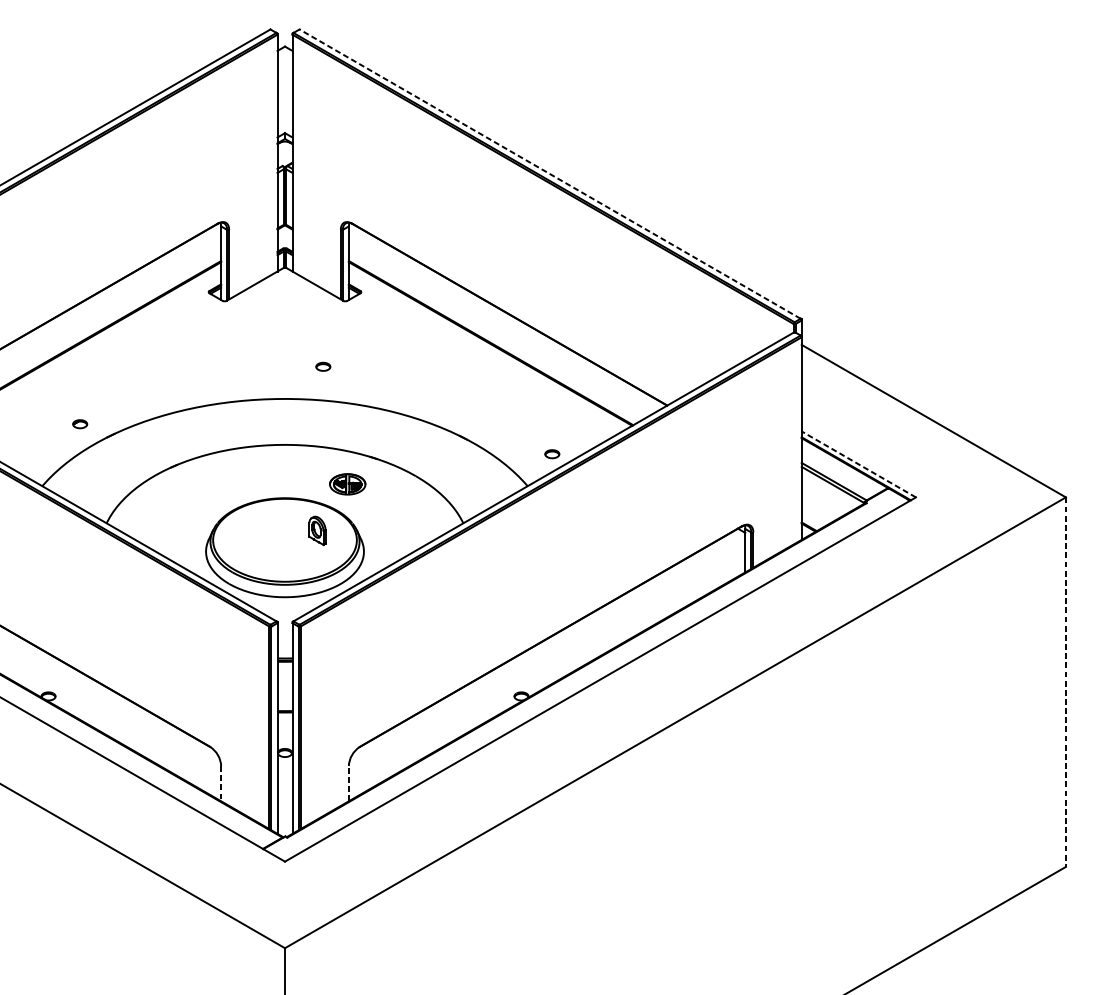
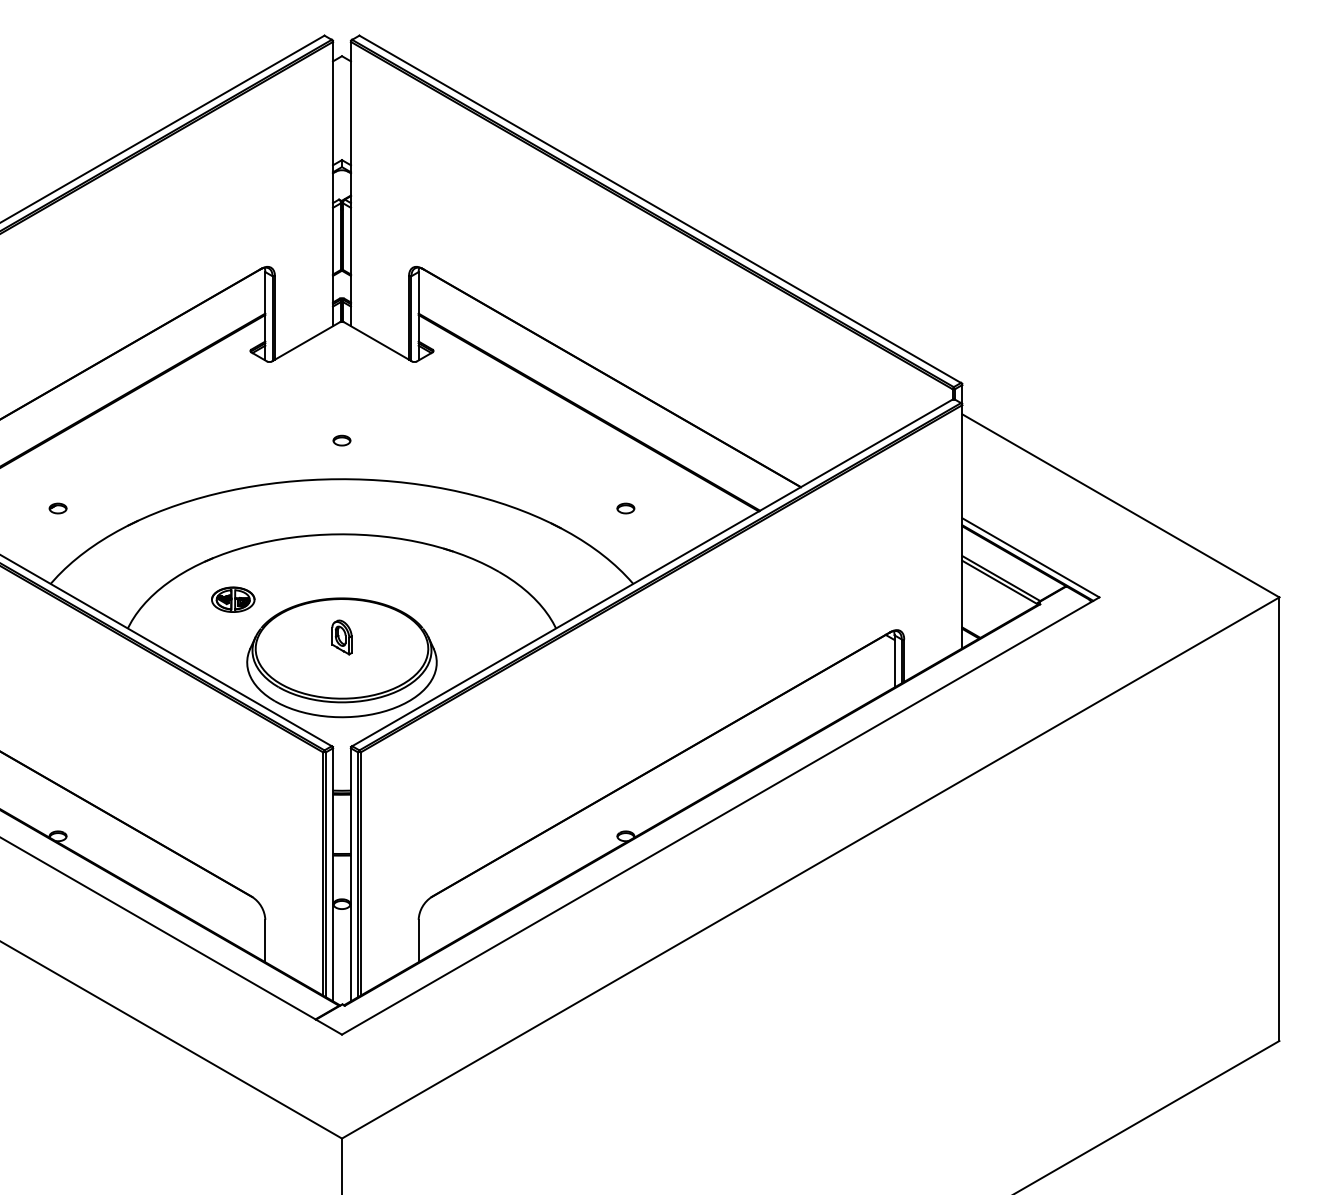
line: (549, 174) -> (659, 209), dashed -> solid
part: (322, 366) -> (341, 440), moved
part: (79, 424) -> (57, 508), moved
part: (551, 454) -> (625, 508), moved
line: (858, 464) -> (1030, 557), dashed -> solid
part: (347, 484) -> (233, 599), moved
part: (317, 530) -> (341, 637), moved
line: (1065, 682) -> (1279, 819), dashed -> solid
line: (348, 783) -> (418, 940), dashed -> solid
line: (221, 784) -> (265, 941), dashed -> solid

